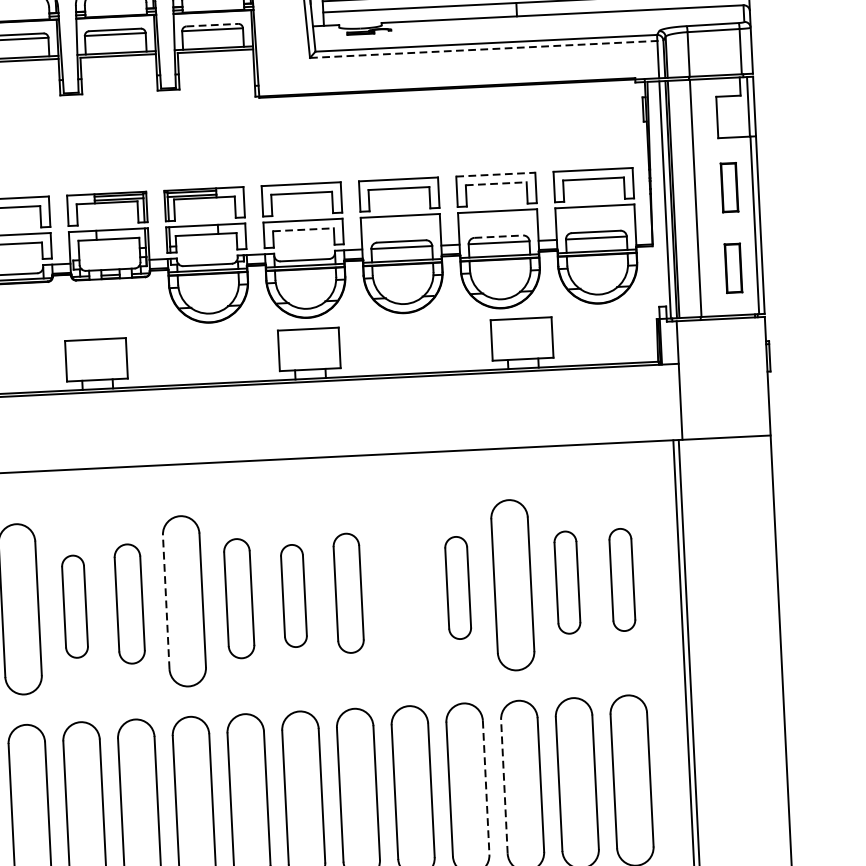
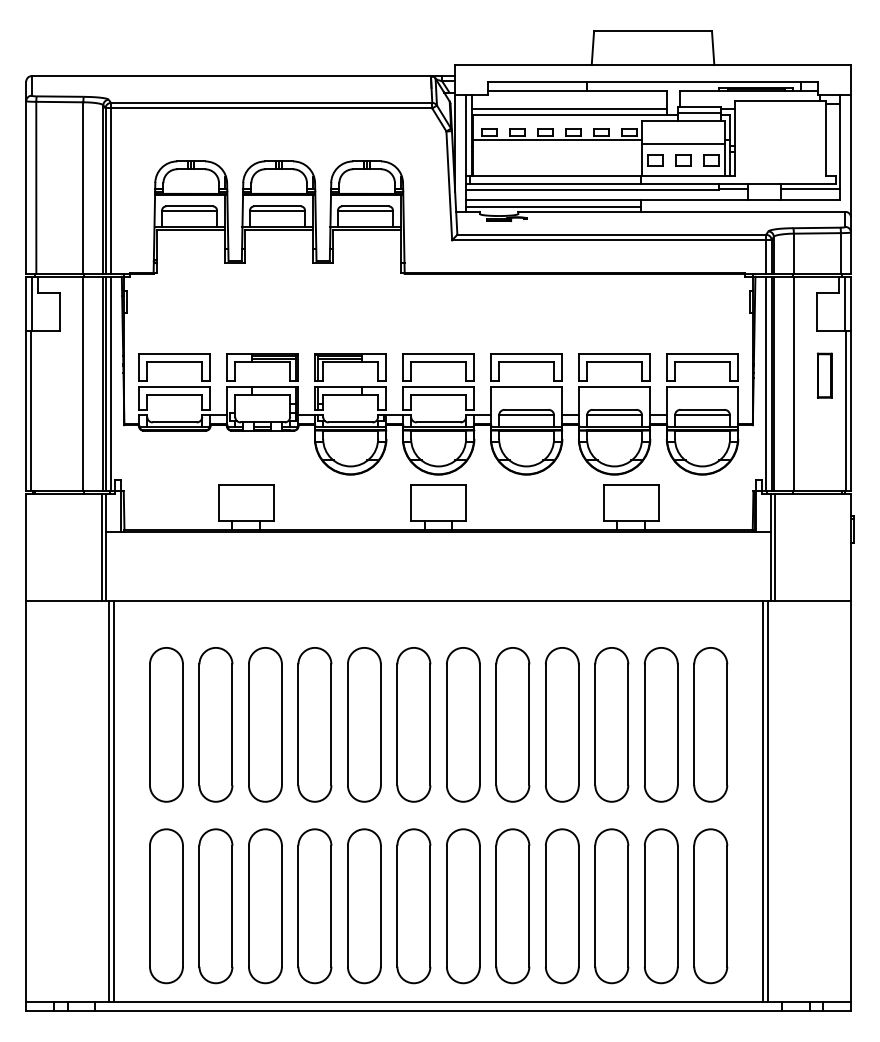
line: (420, 16) -> (553, 207), added
line: (213, 25) -> (366, 206), dashed -> solid
line: (486, 49) -> (611, 240), dashed -> solid
line: (495, 174) -> (614, 353), dashed -> solid
line: (497, 183) -> (615, 361), dashed -> solid
line: (304, 229) -> (439, 394), dashed -> solid
line: (498, 236) -> (614, 409), dashed -> solid
part: (733, 268) -> (824, 448), removed
line: (684, 380) -> (775, 547), added
part: (621, 579) -> (710, 724), size x1.67
part: (566, 582) -> (660, 724), size x1.67
part: (458, 587) -> (562, 724), size x1.67
part: (402, 590) -> (512, 724), added
part: (348, 592) -> (463, 724), size x1.43
part: (293, 595) -> (413, 724), size x1.67
part: (239, 598) -> (364, 724), size x1.43
line: (166, 601) -> (298, 724), dashed -> solid
part: (129, 603) -> (265, 724), size x1.43
part: (74, 606) -> (215, 724), size x1.67
line: (504, 785) -> (595, 905), dashed -> solid
line: (485, 787) -> (578, 906), dashed -> solid

